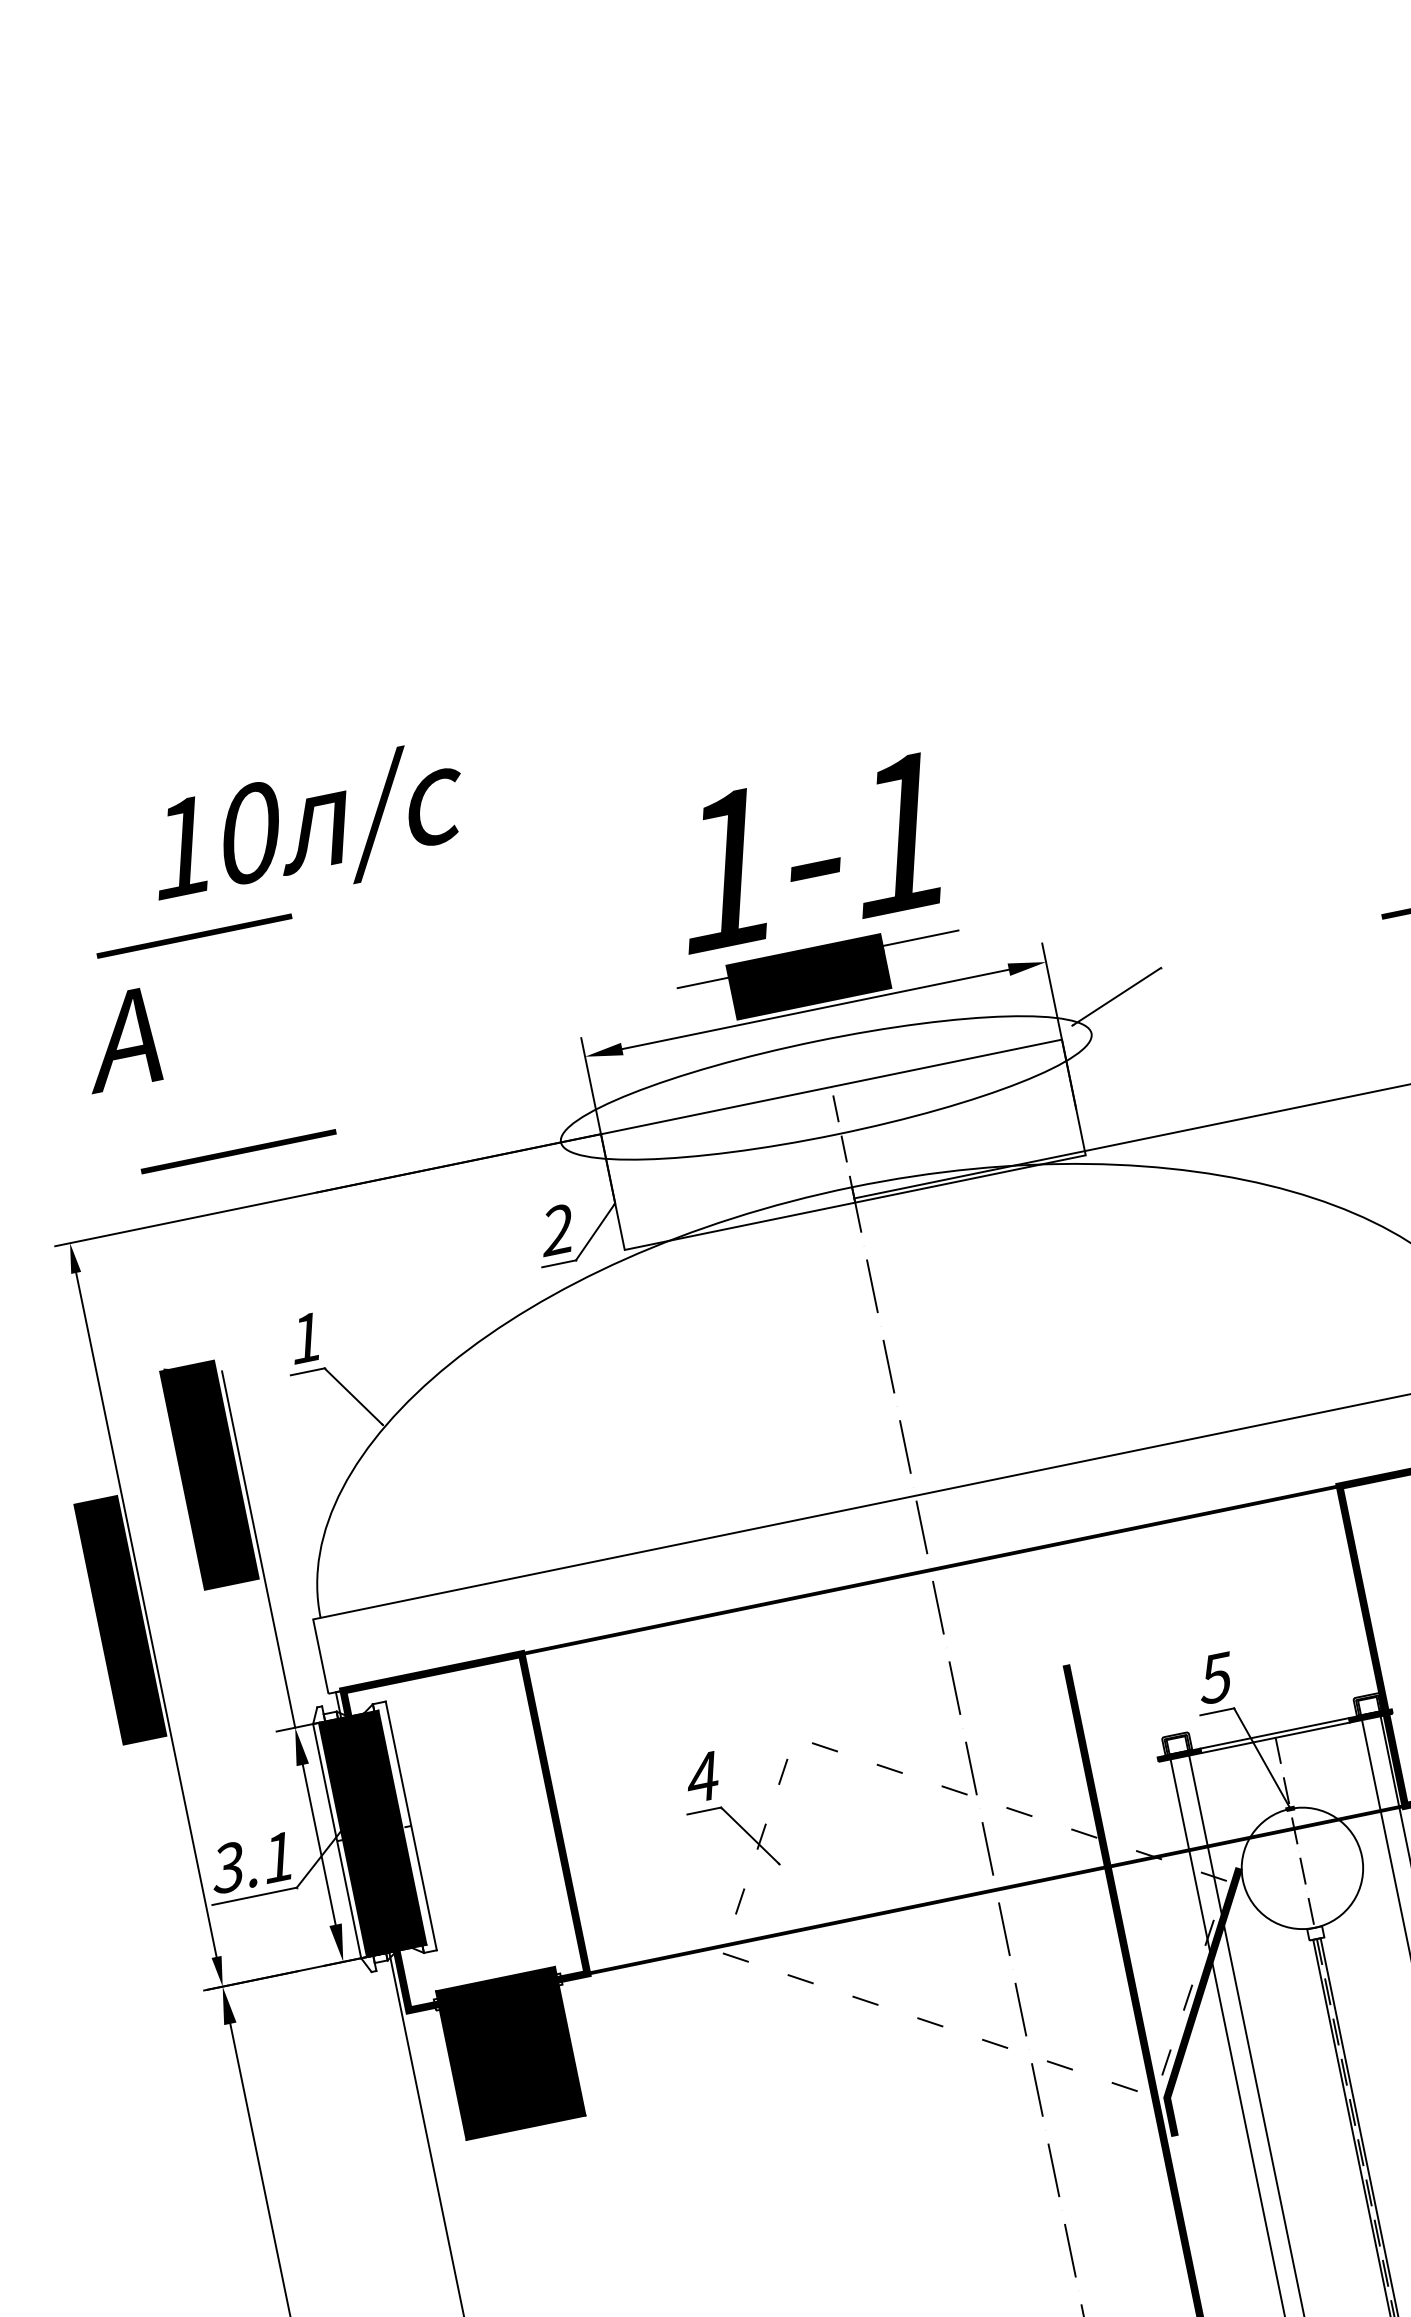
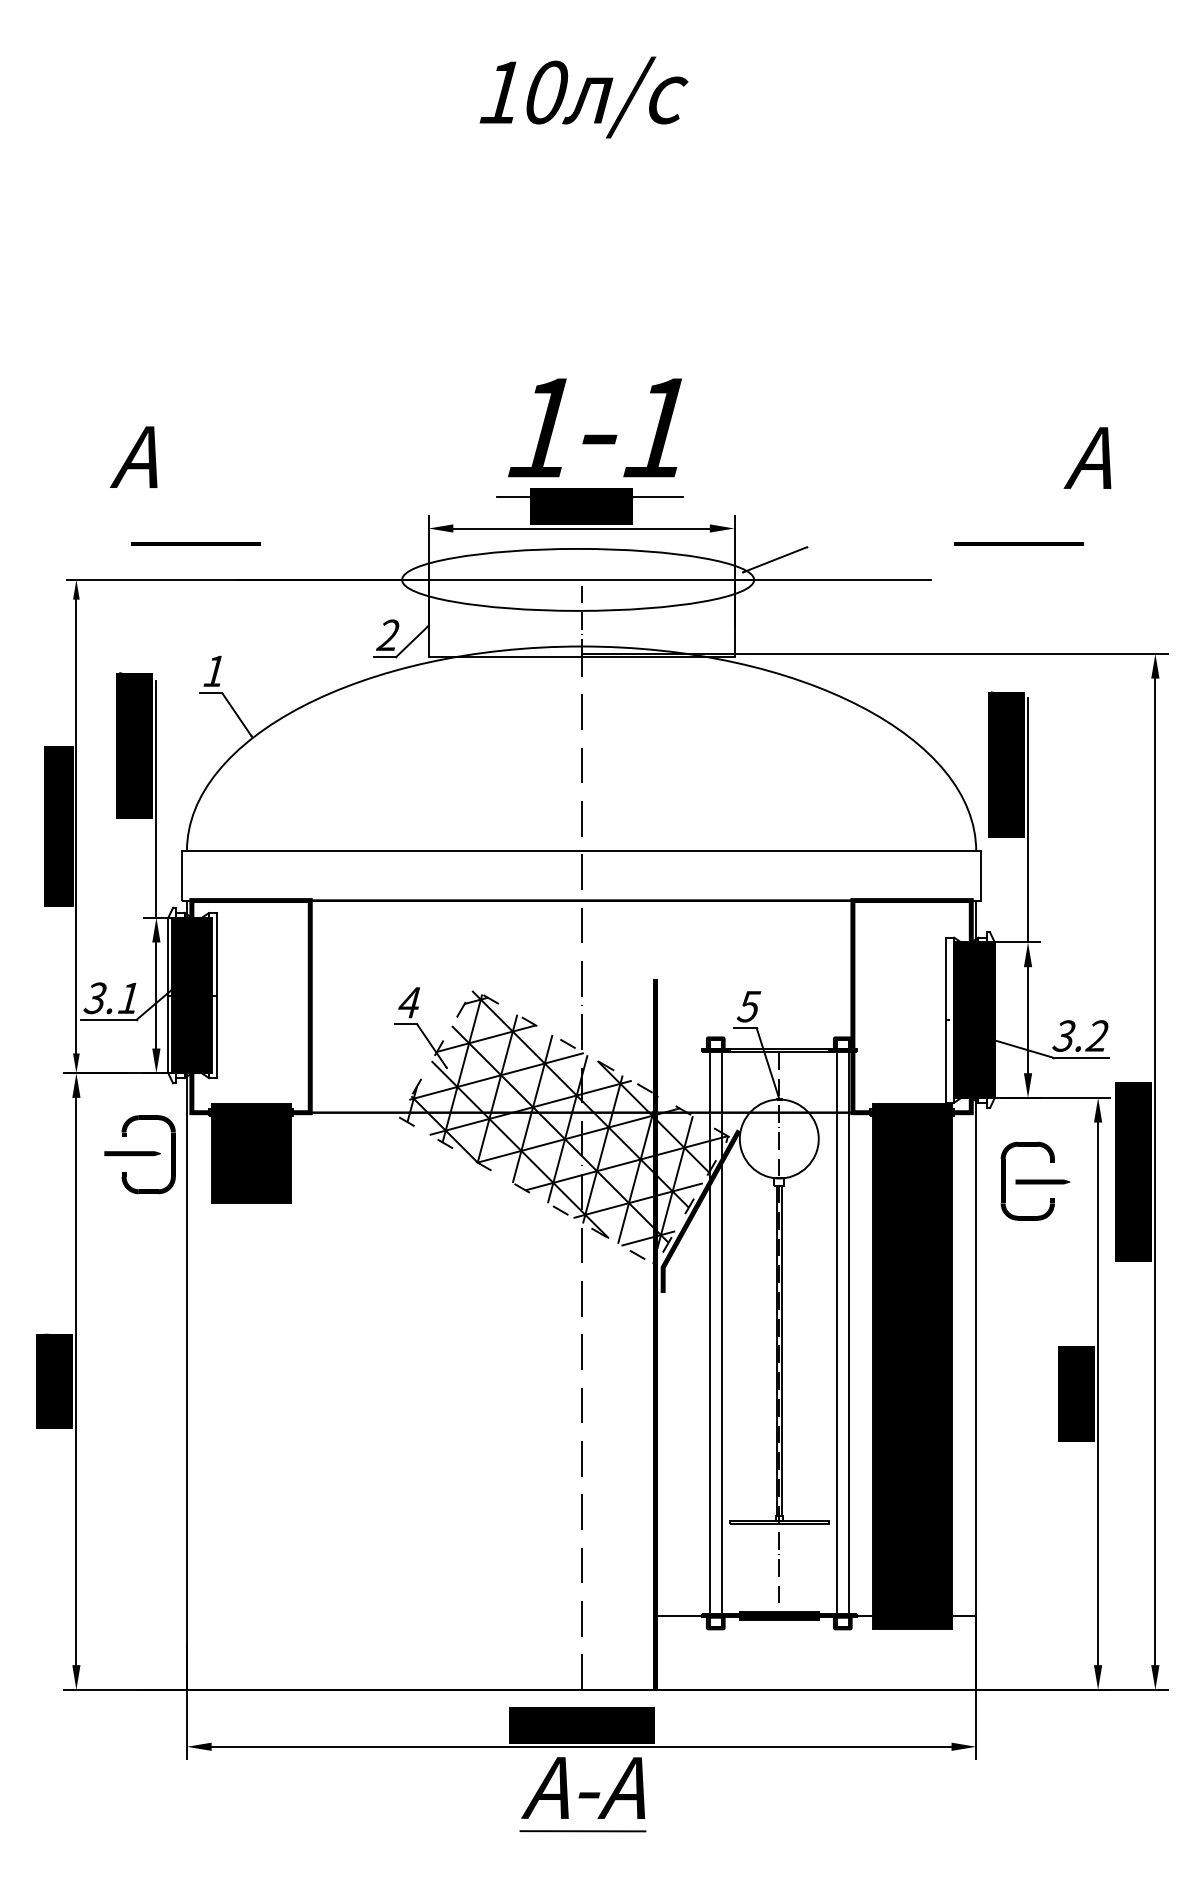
text: (307, 829) -> (583, 97), moved
line: (194, 935) -> (195, 400), removed
line: (1209, 1008) -> (832, 579), added
hatch: (981, 1916) -> (568, 1127), added
part: (342, 2089) -> (139, 1154), added

